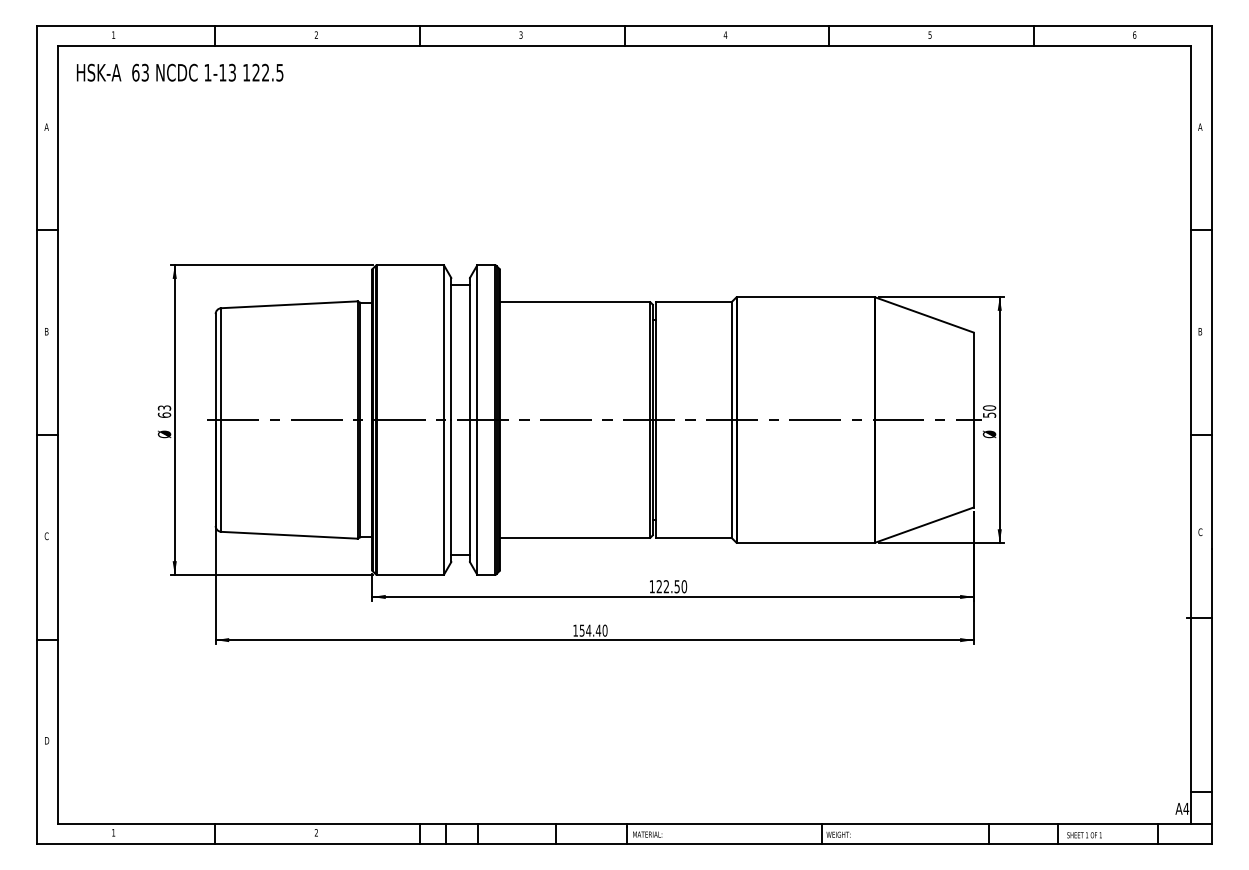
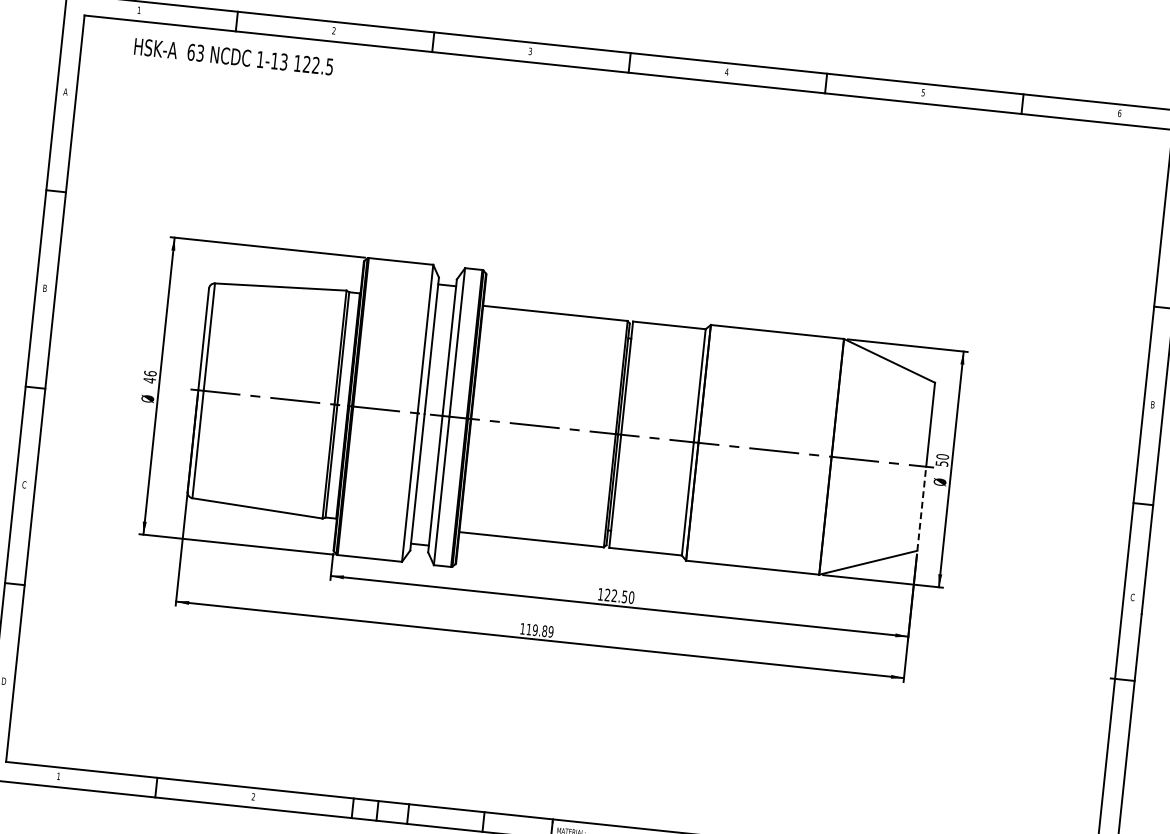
text: (180, 72) -> (234, 56), moved
text: (164, 411) -> (150, 376), 63 -> 46
line: (973, 463) -> (921, 508), solid -> dashed
text: (593, 630) -> (539, 630), 154.40 -> 119.89

